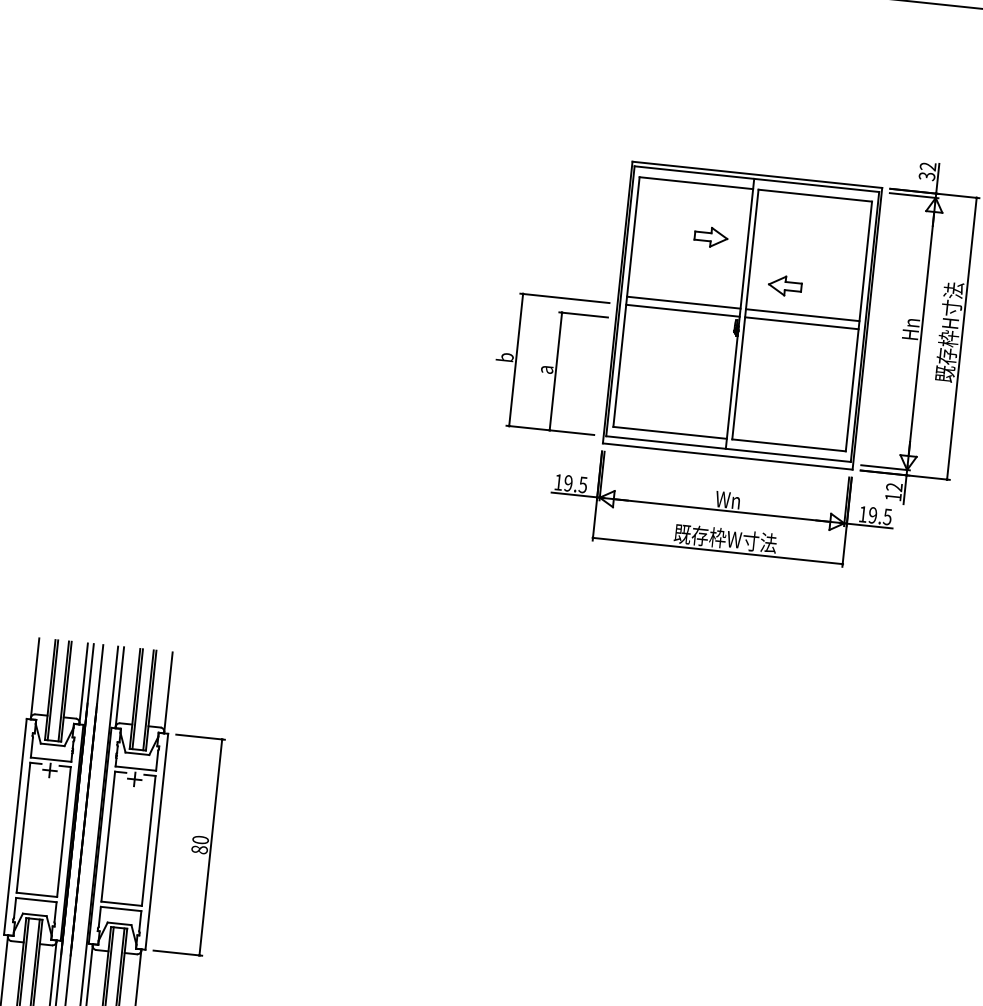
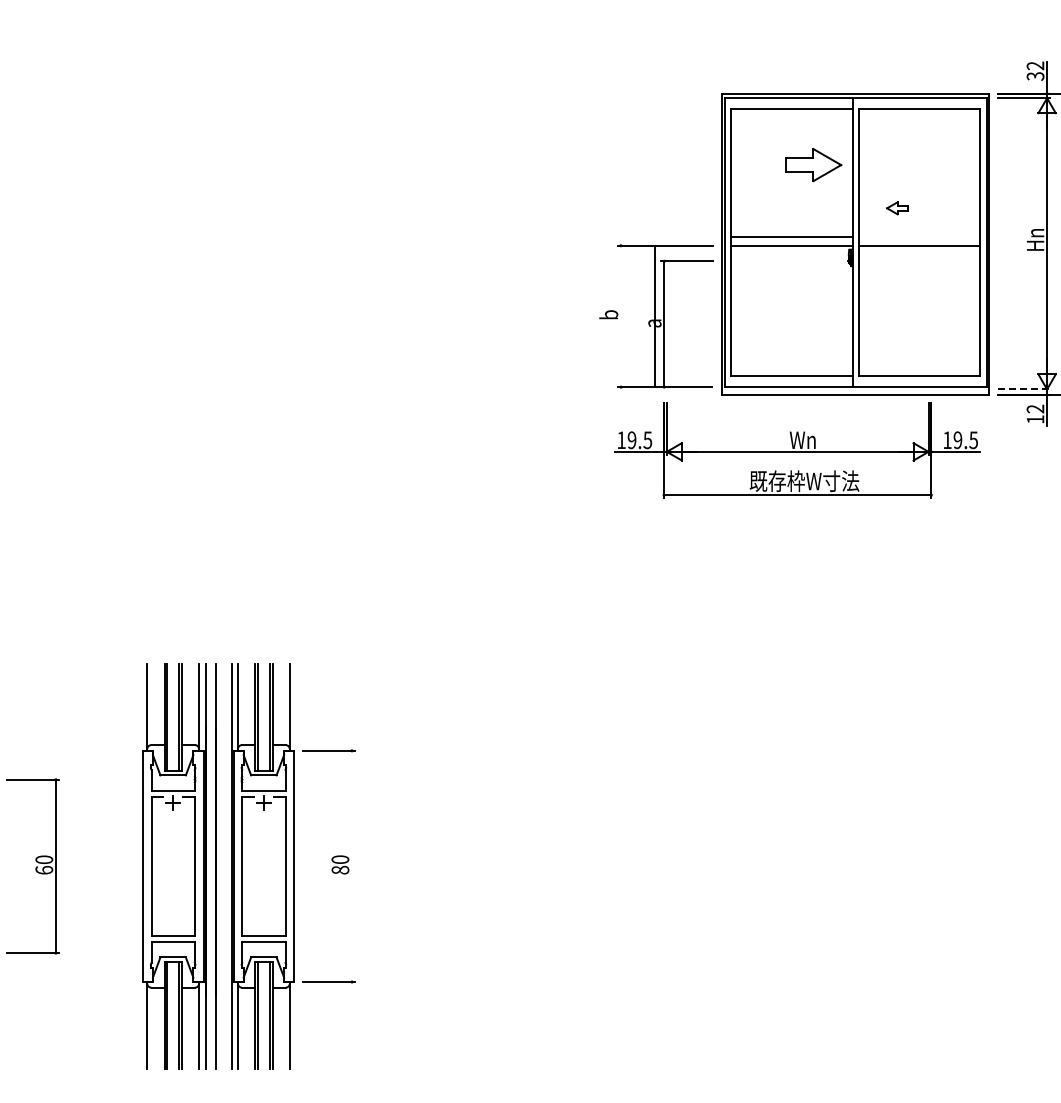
part: (710, 236) -> (813, 164), size x1.6
part: (785, 286) -> (897, 208), size x0.6
line: (802, 315) -> (919, 237), removed
line: (515, 360) -> (654, 316), moved
line: (886, 467) -> (1024, 389), solid -> dashed
part: (722, 509) -> (797, 450), moved
line: (211, 846) -> (352, 865), removed

